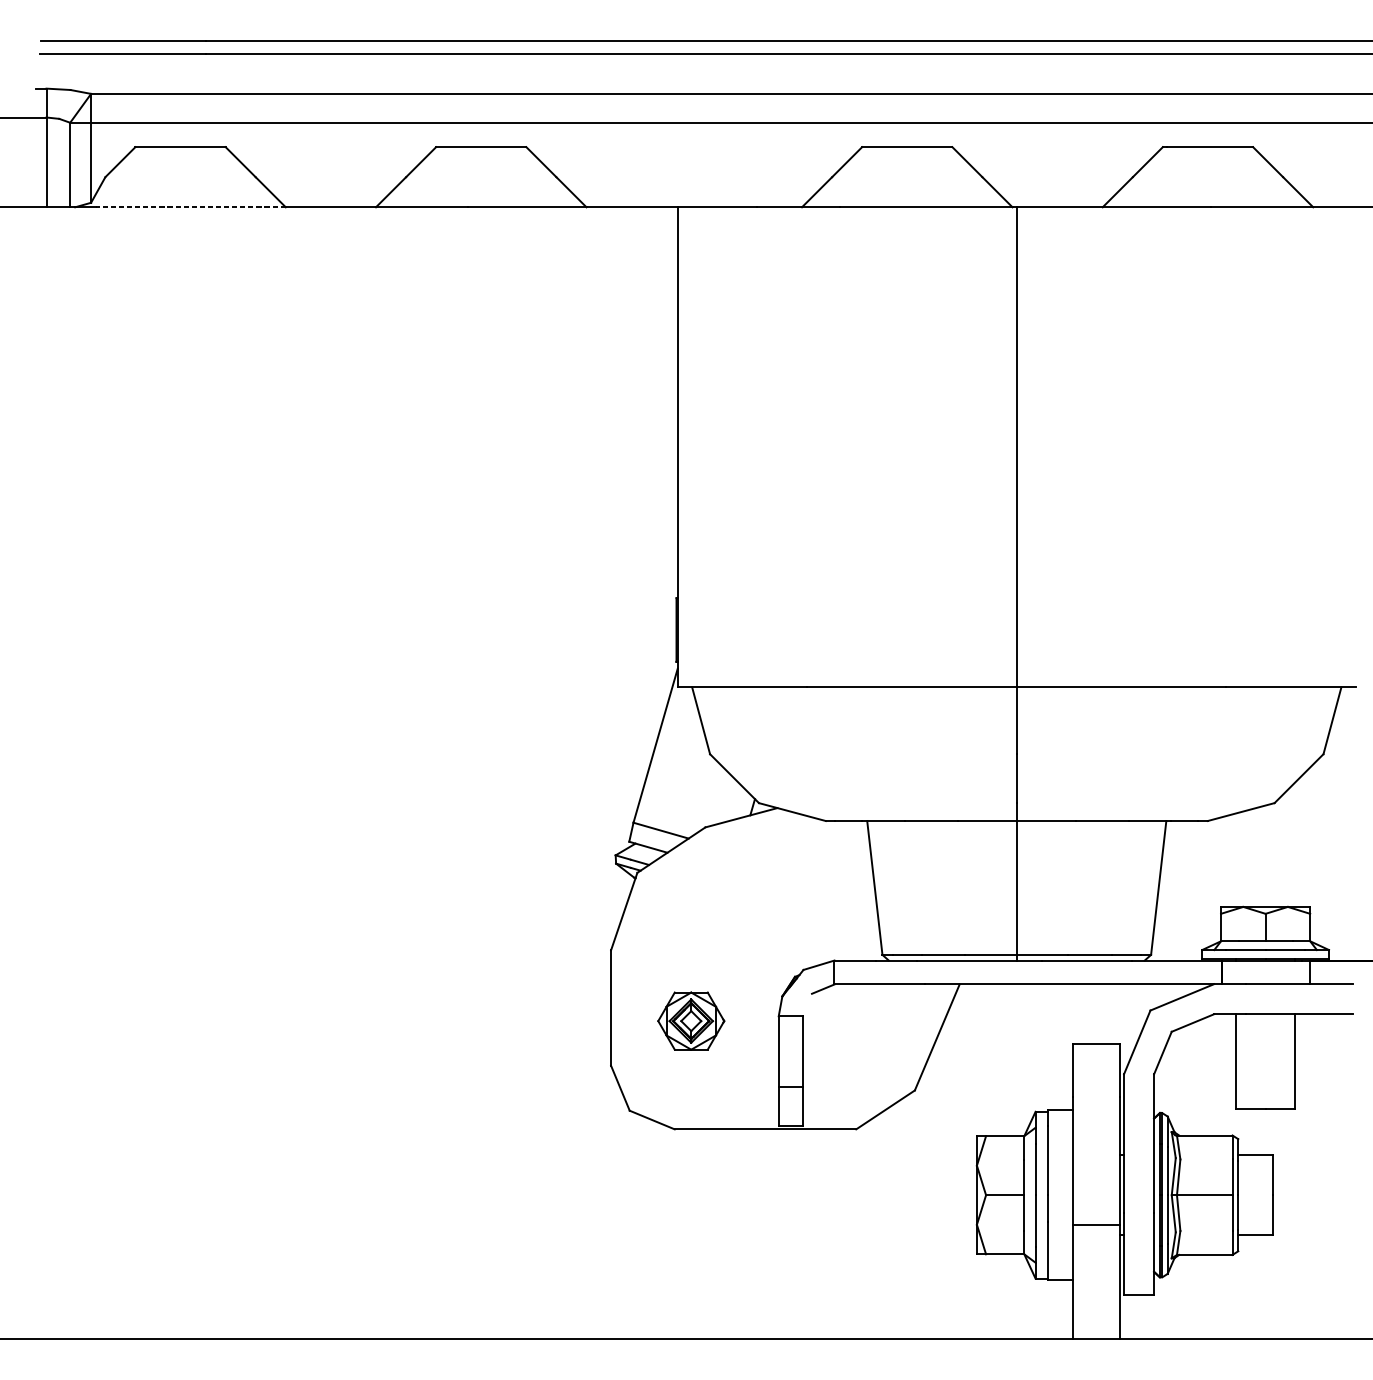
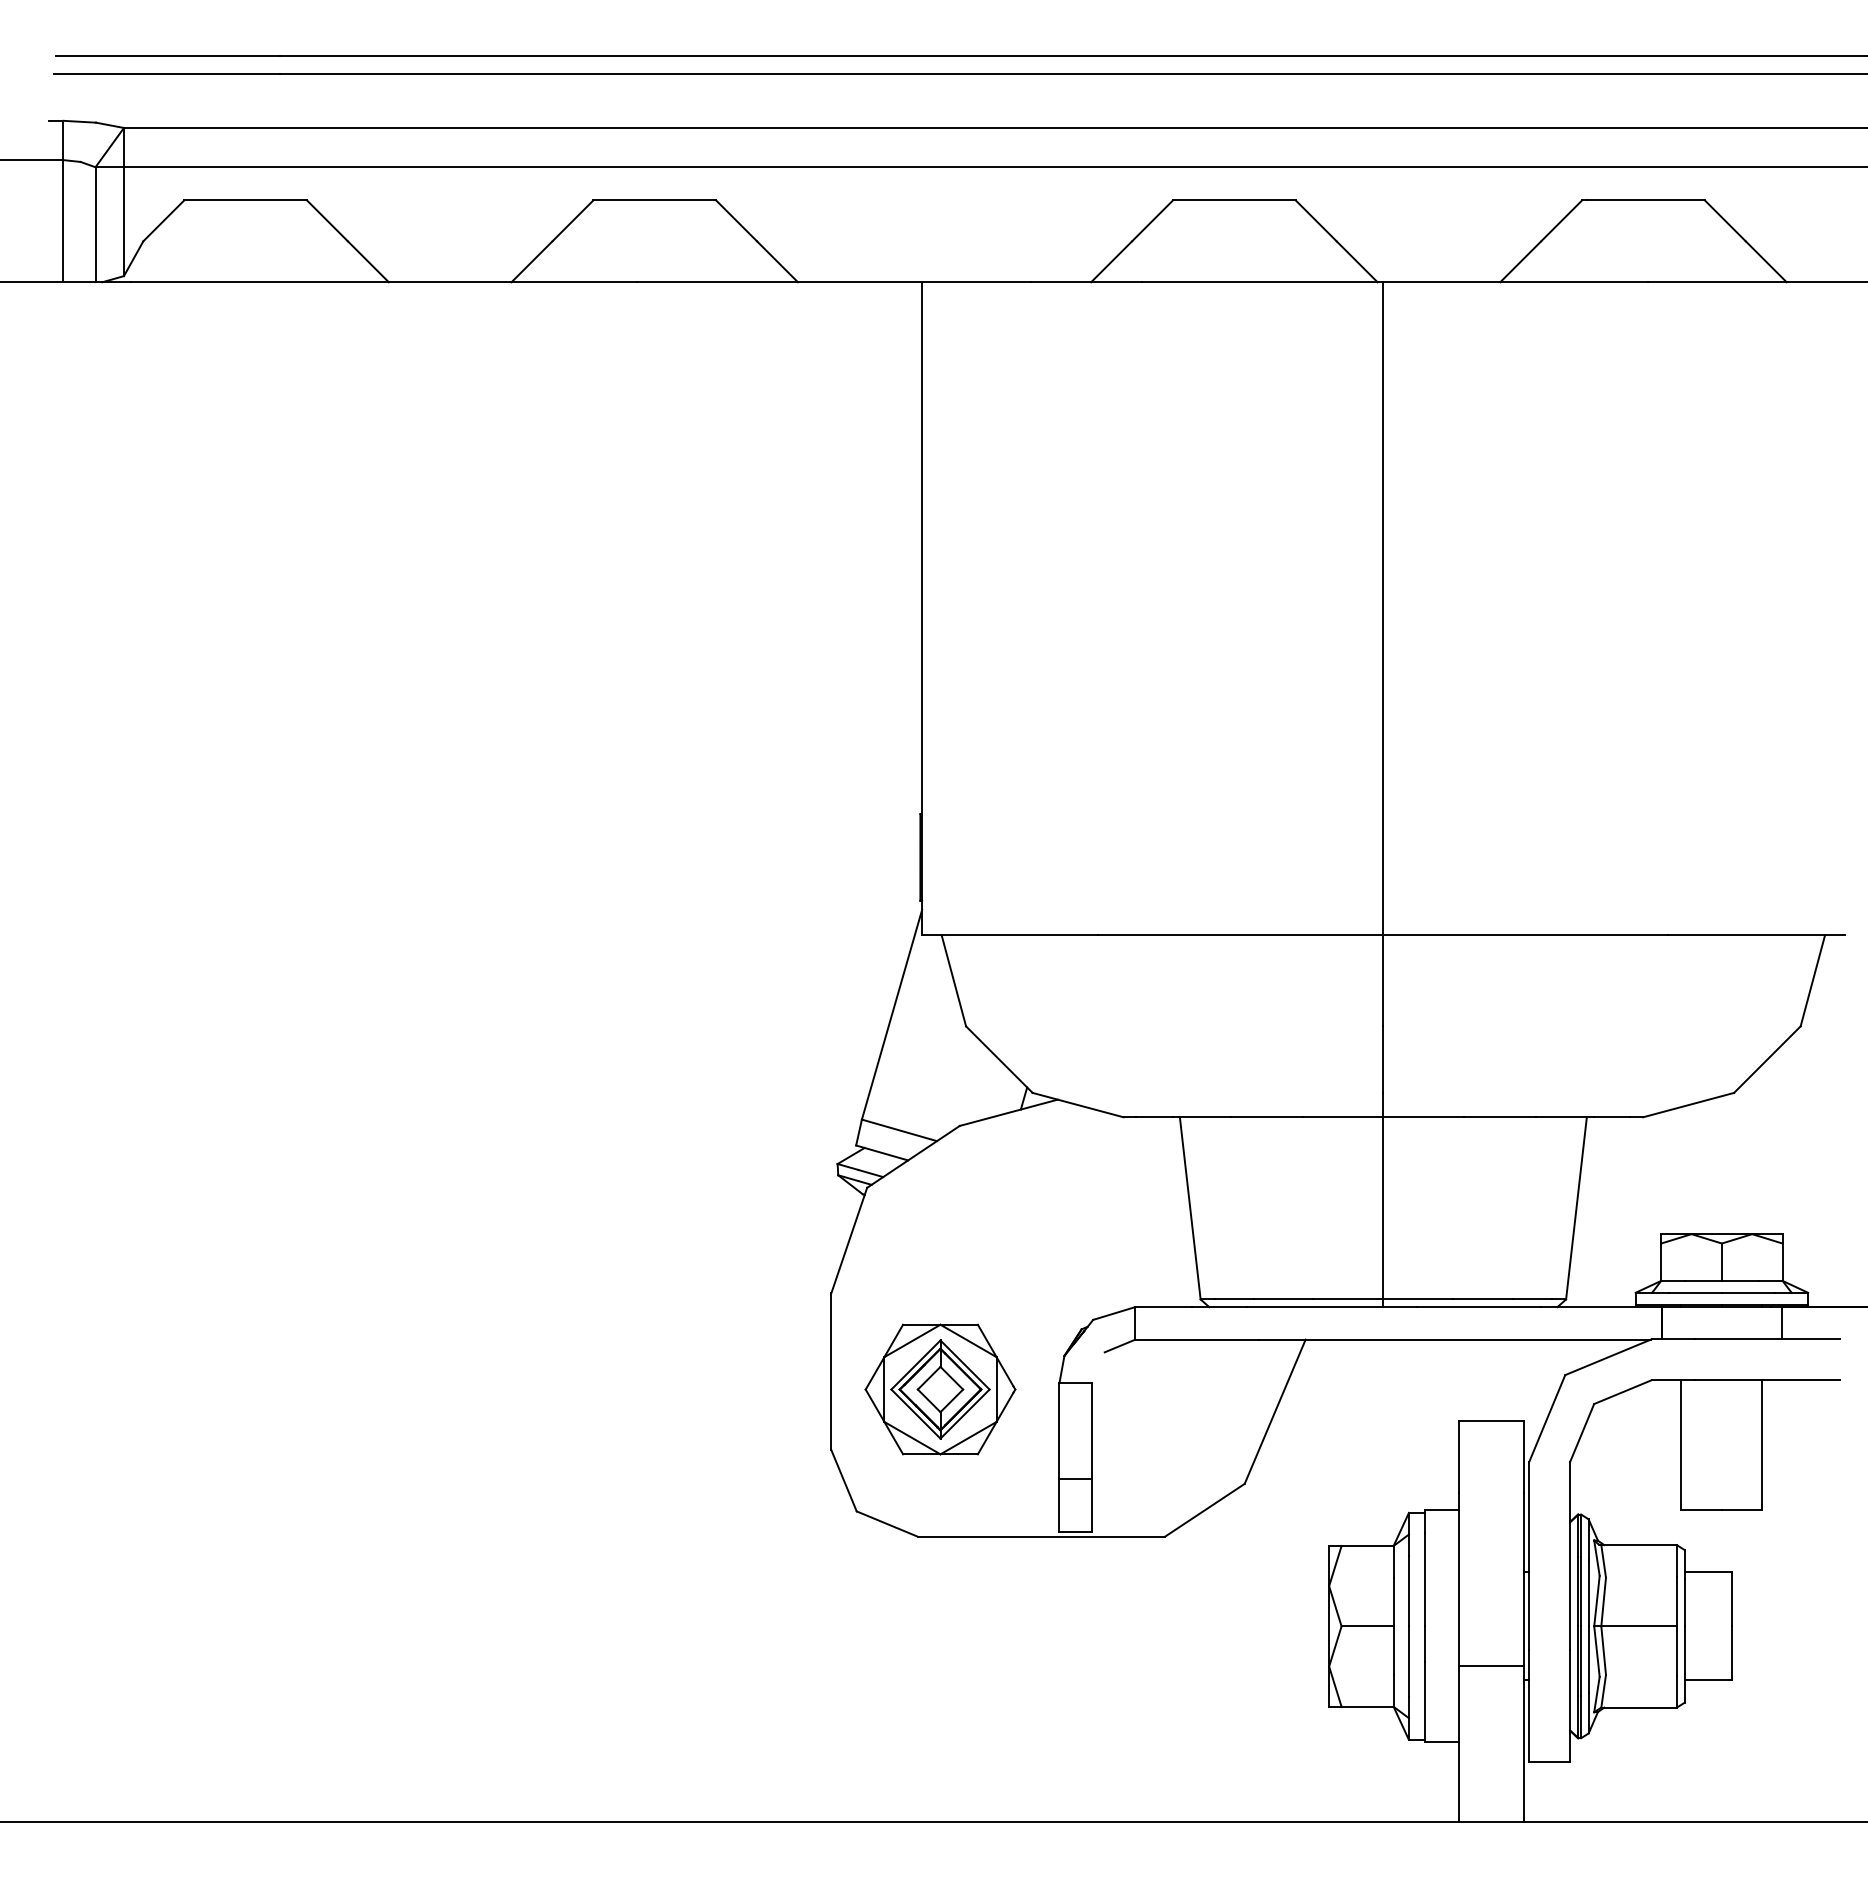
line: (190, 207) -> (259, 282), dashed -> solid
part: (691, 1021) -> (940, 1389), size x1.67

